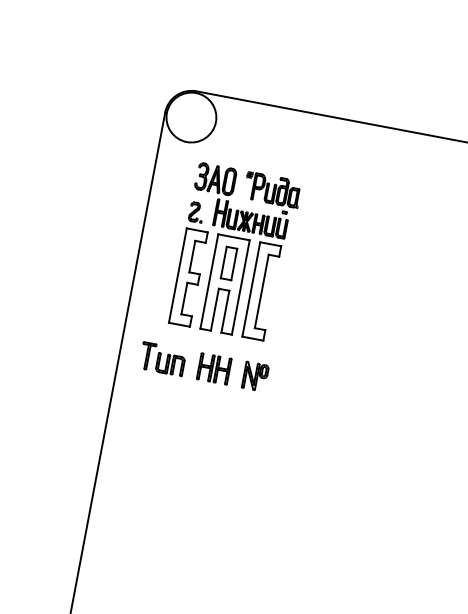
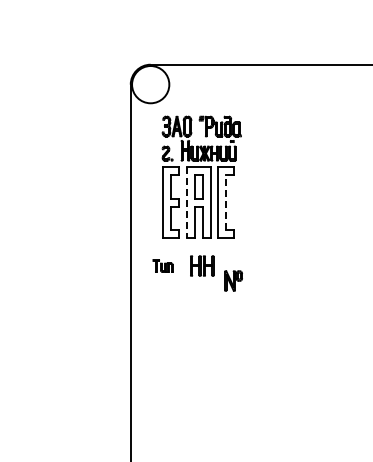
line: (209, 281) -> (186, 202), solid -> dashed
line: (261, 291) -> (226, 202), solid -> dashed
part: (162, 358) -> (162, 265), size x0.6
part: (255, 376) -> (233, 280), moved

